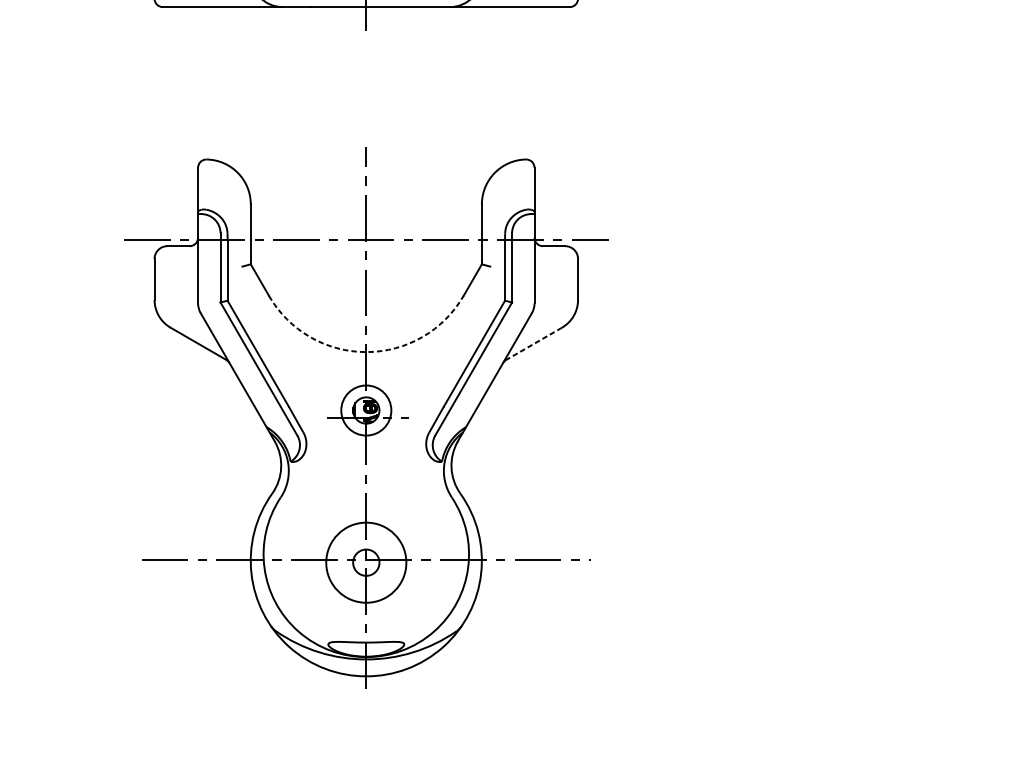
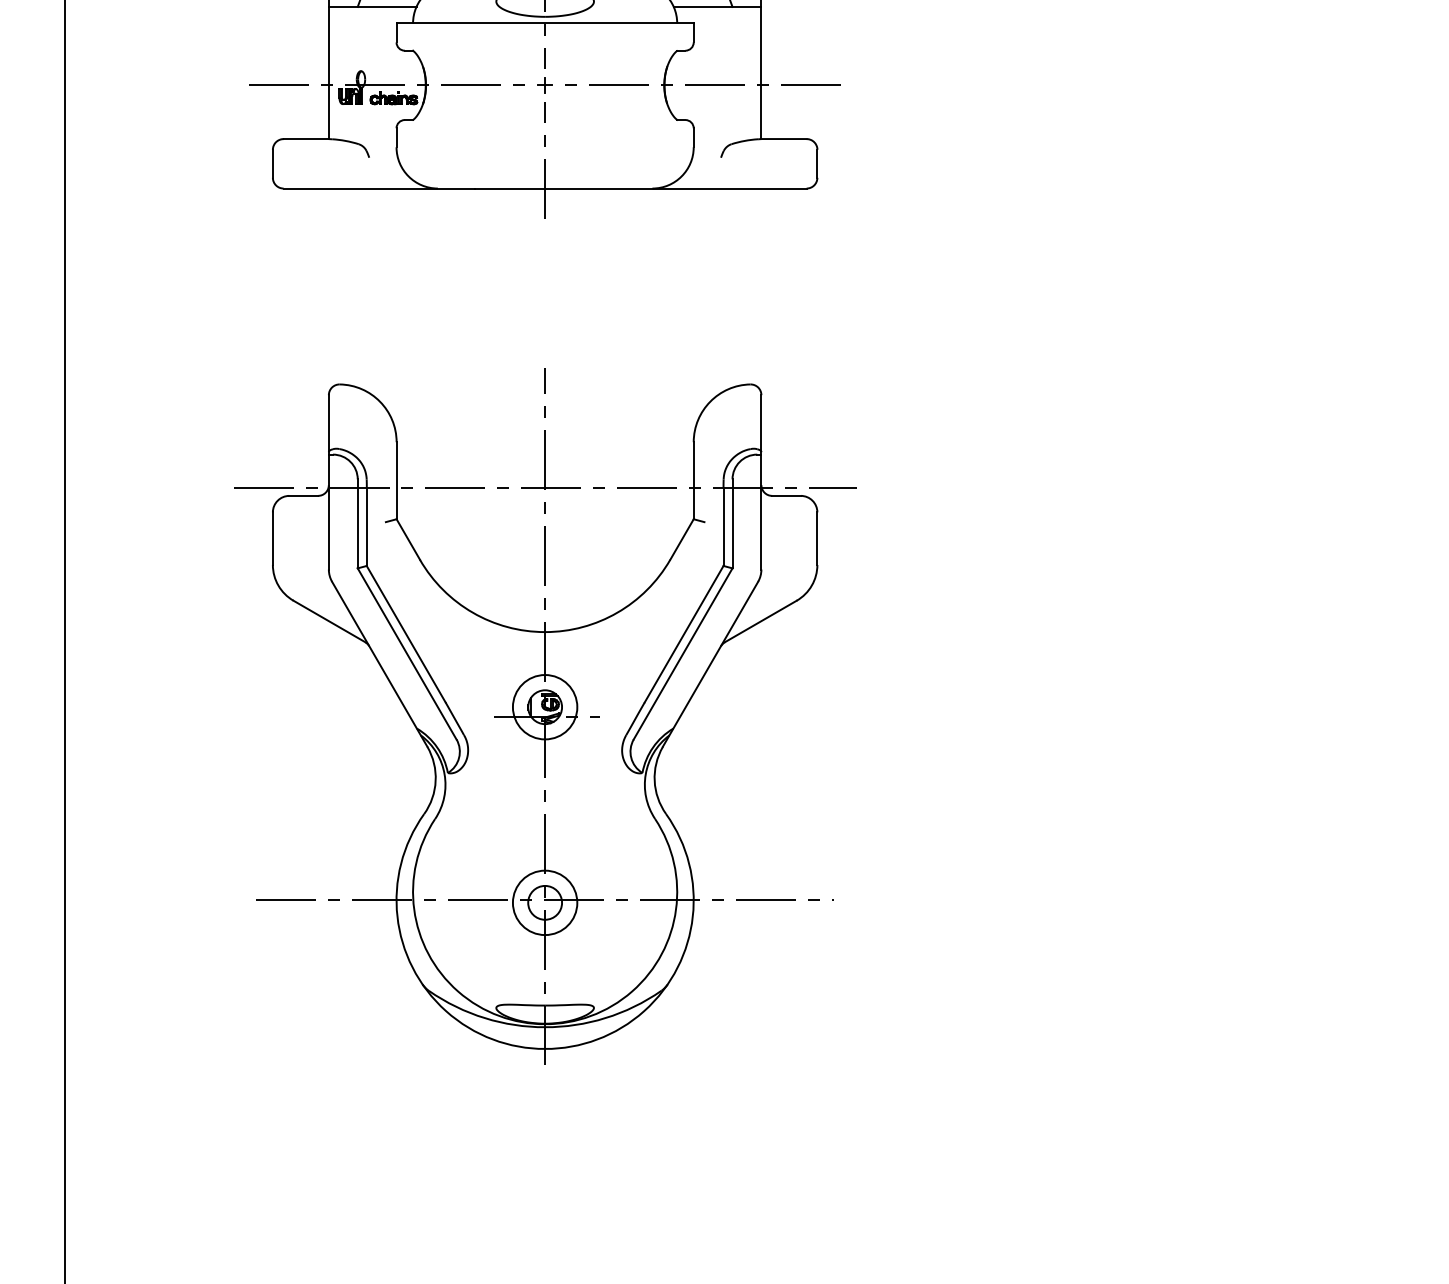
line: (533, 343) -> (760, 621), dashed -> solid
arc: (366, 352) -> (545, 632), dashed -> solid
circle: (365, 562) -> (544, 902), size x0.62

